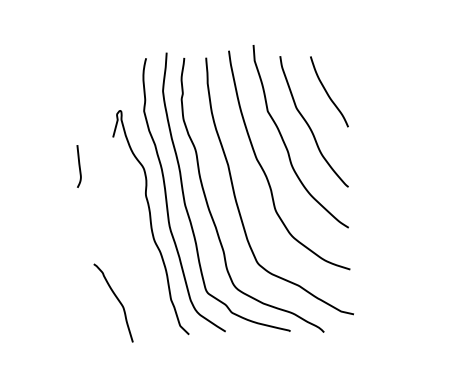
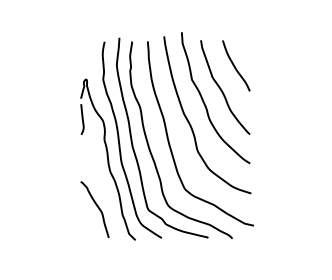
curve: (78, 166) -> (81, 119), moved
curve: (117, 300) -> (97, 207), moved

